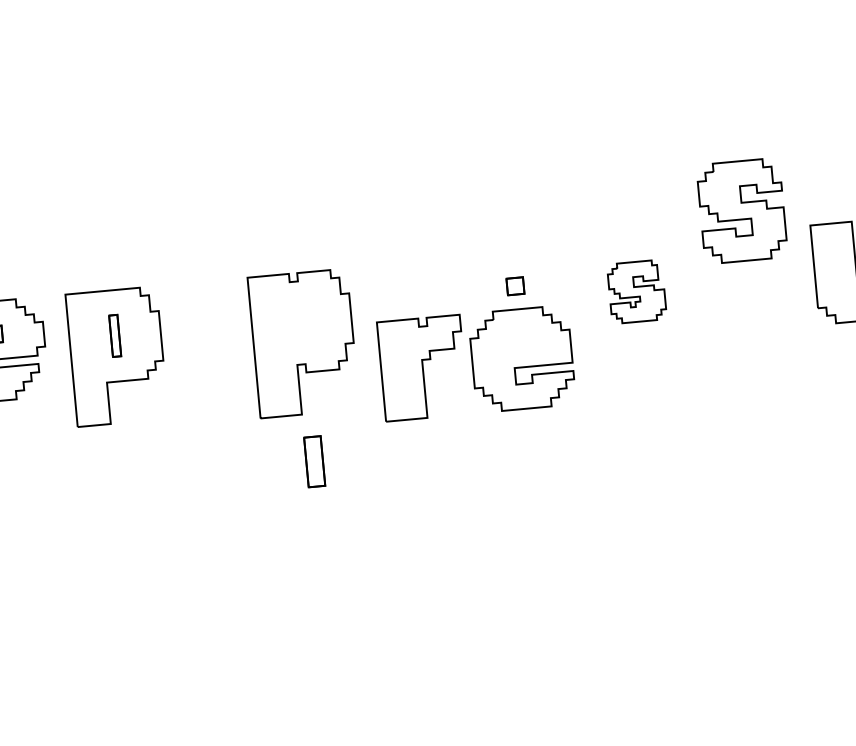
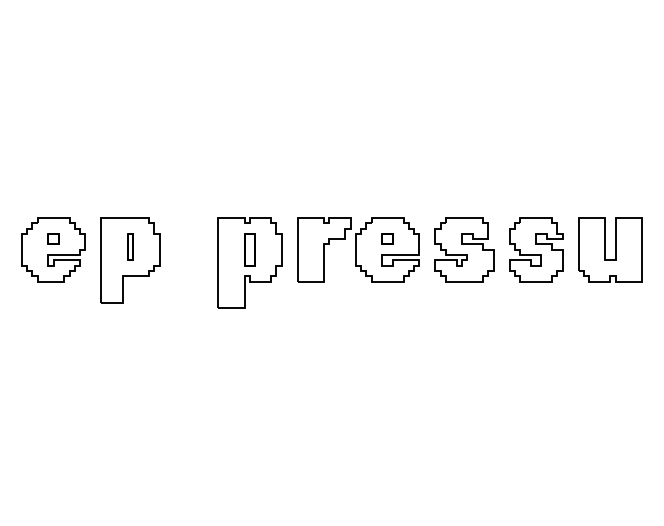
part: (742, 210) -> (536, 249), moved
part: (636, 291) -> (464, 249), size x1.67
part: (476, 362) -> (358, 249), moved
part: (314, 461) -> (249, 249), moved

